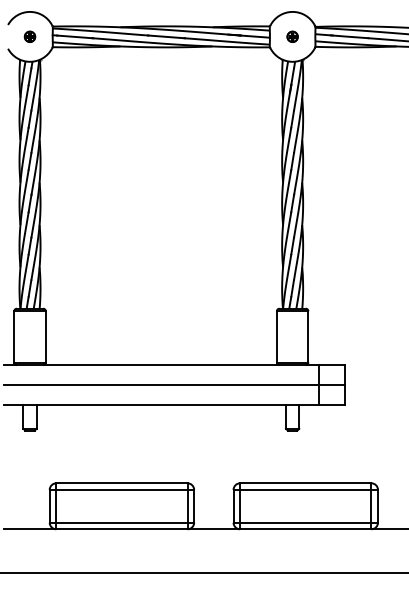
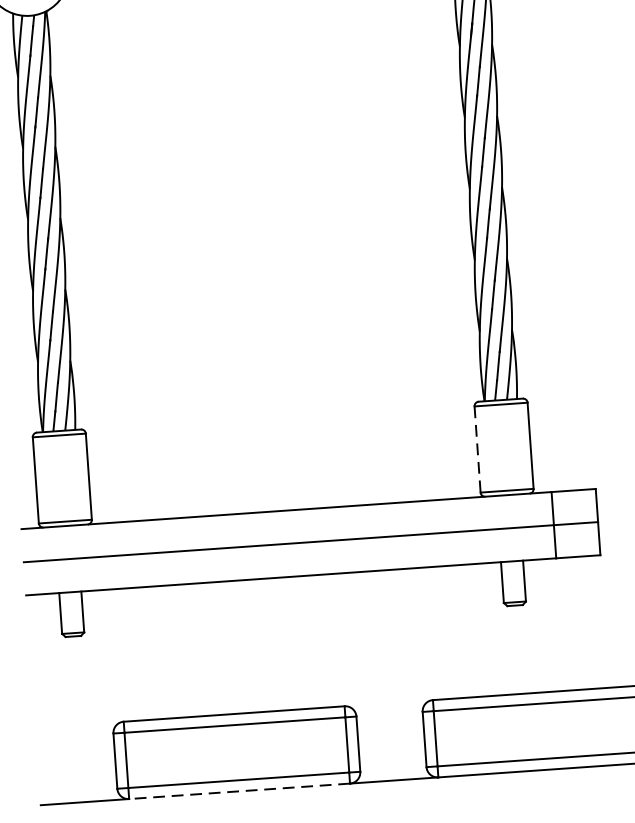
line: (276, 336) -> (476, 448), solid -> dashed
line: (121, 529) -> (238, 791), solid -> dashed

